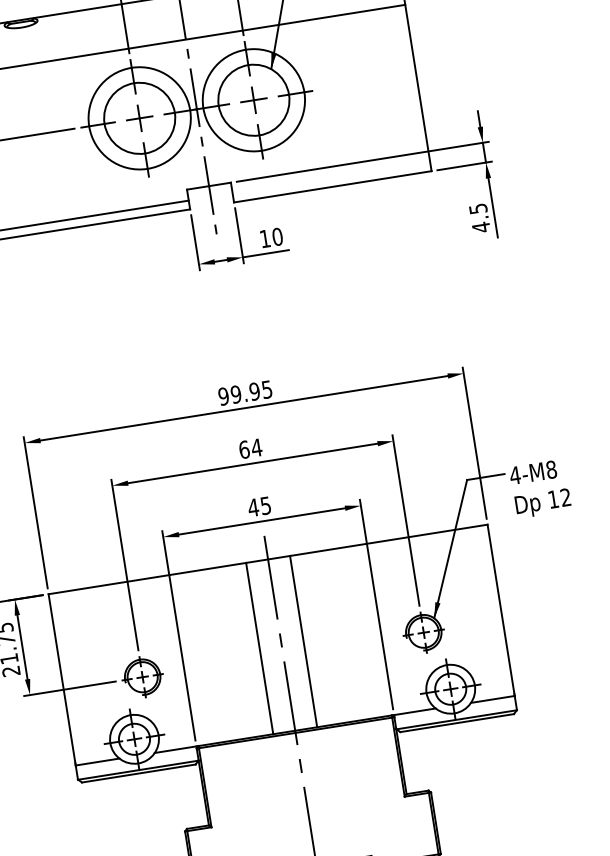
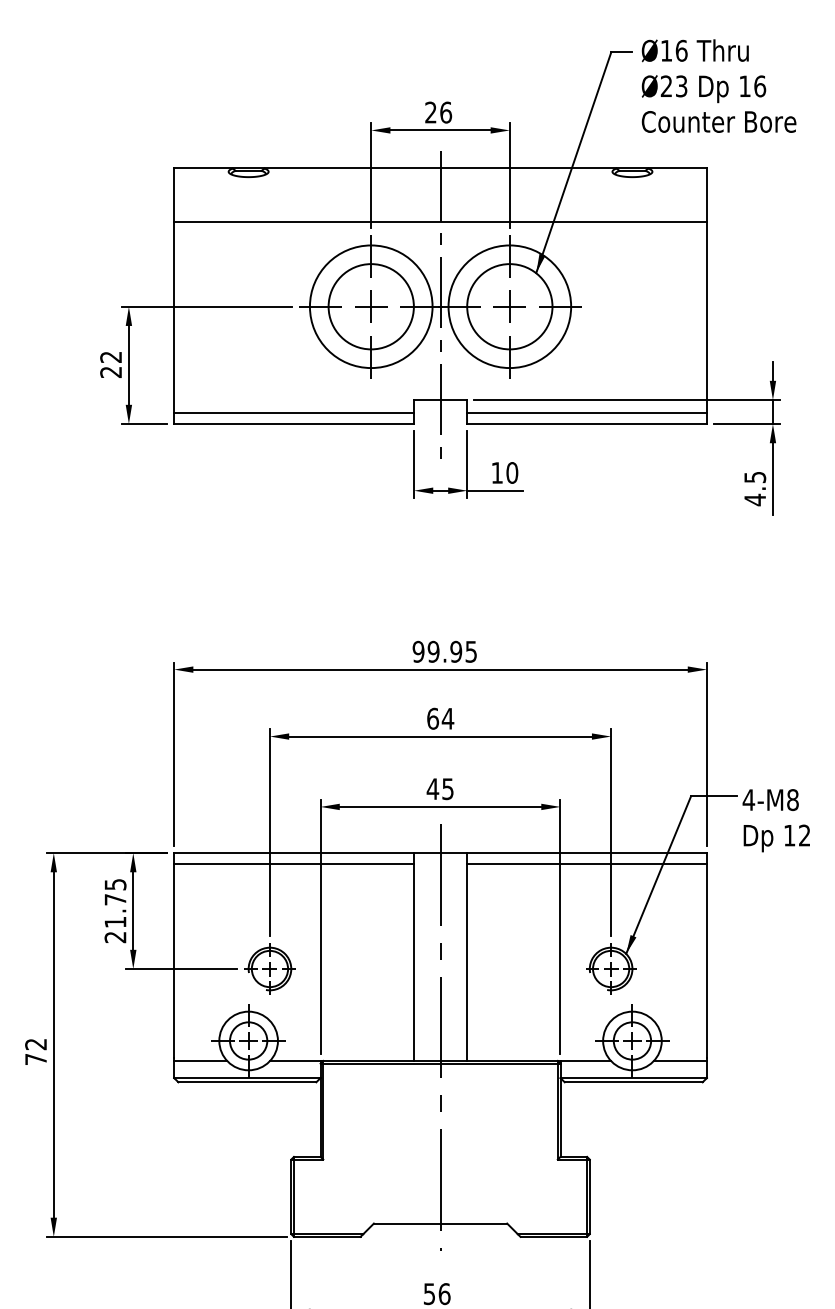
line: (330, 178) -> (586, 413), added
line: (389, 548) -> (586, 863), added
line: (148, 587) -> (293, 863), added

